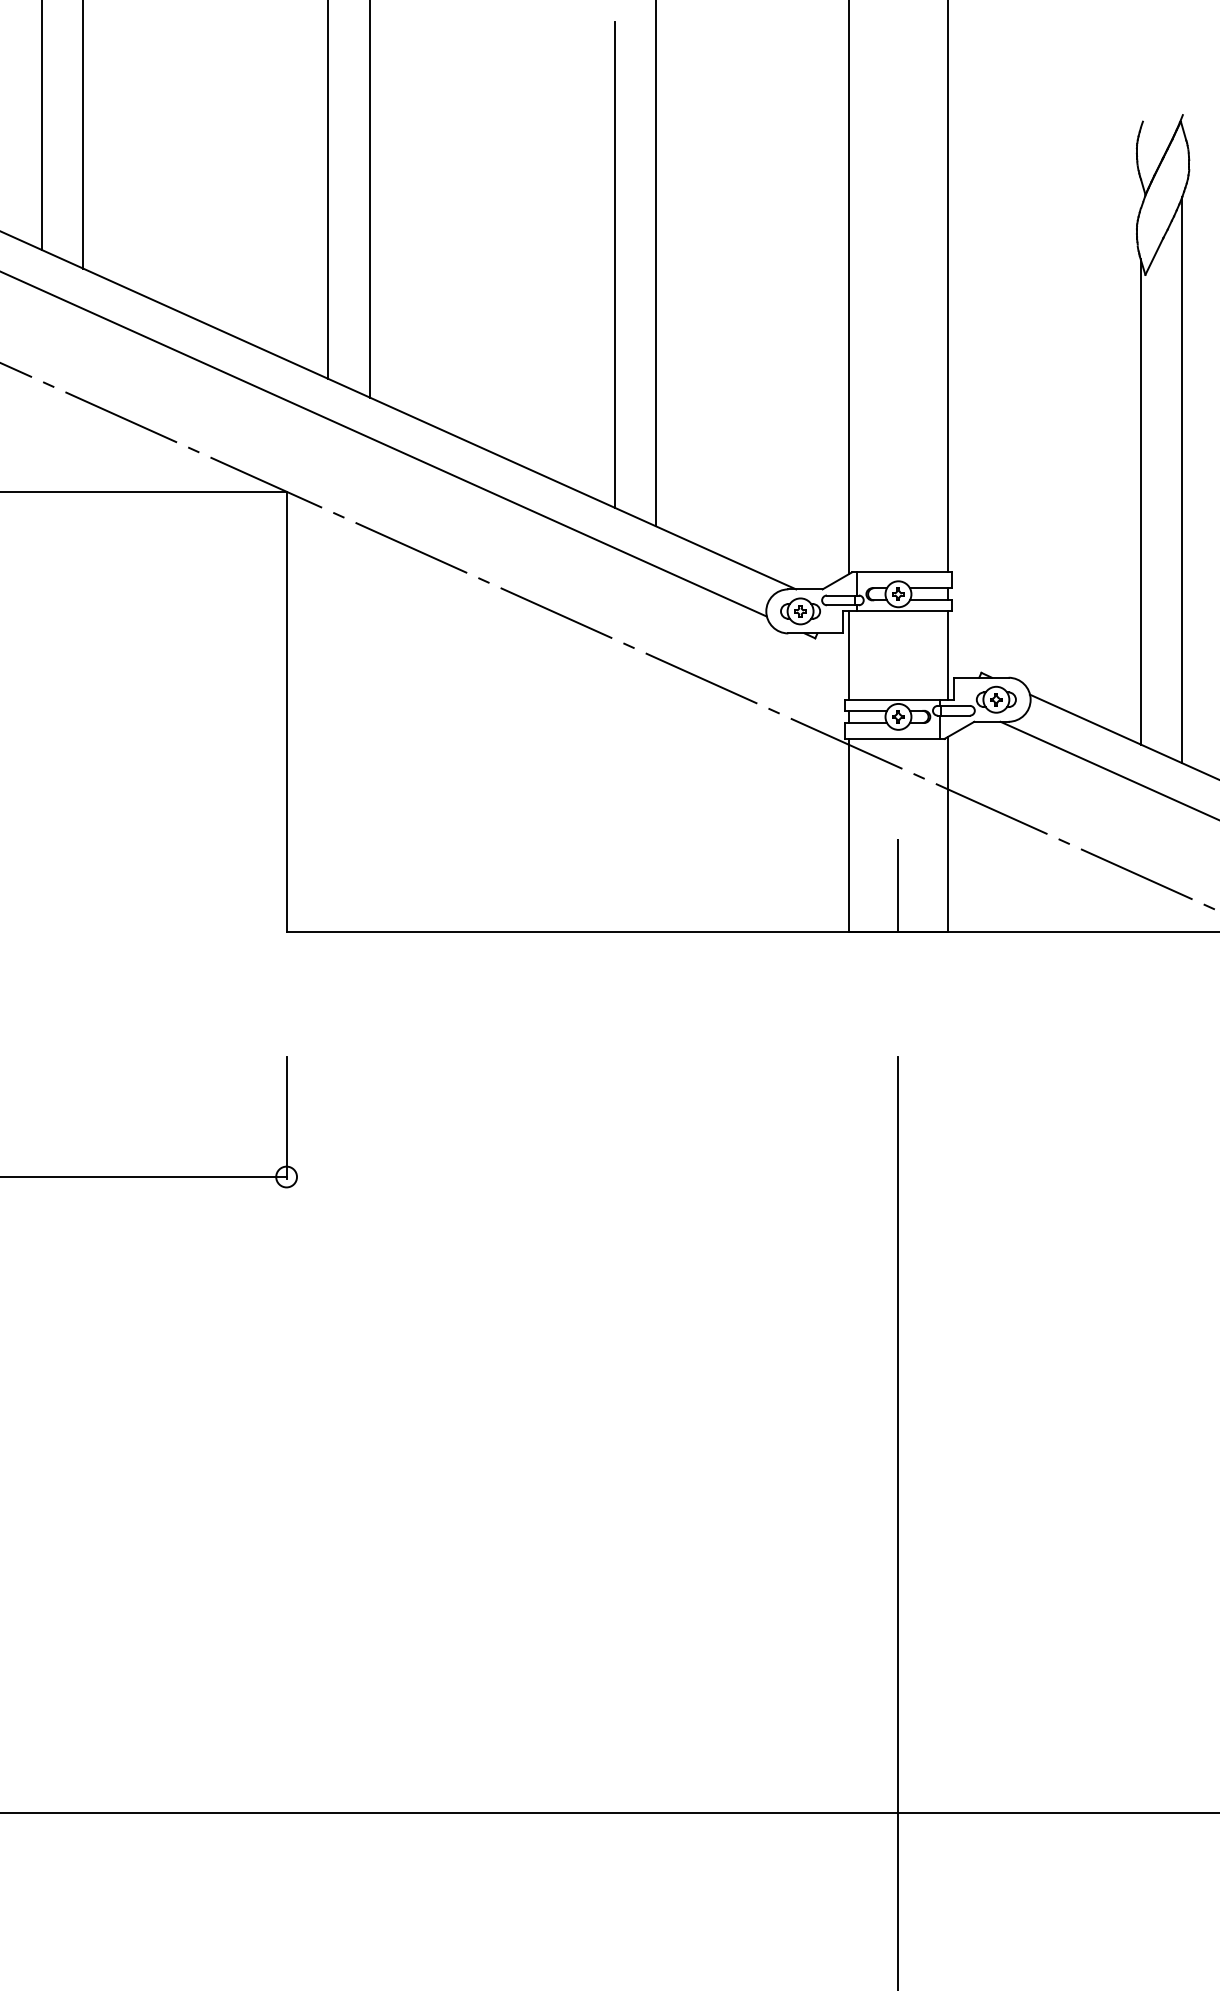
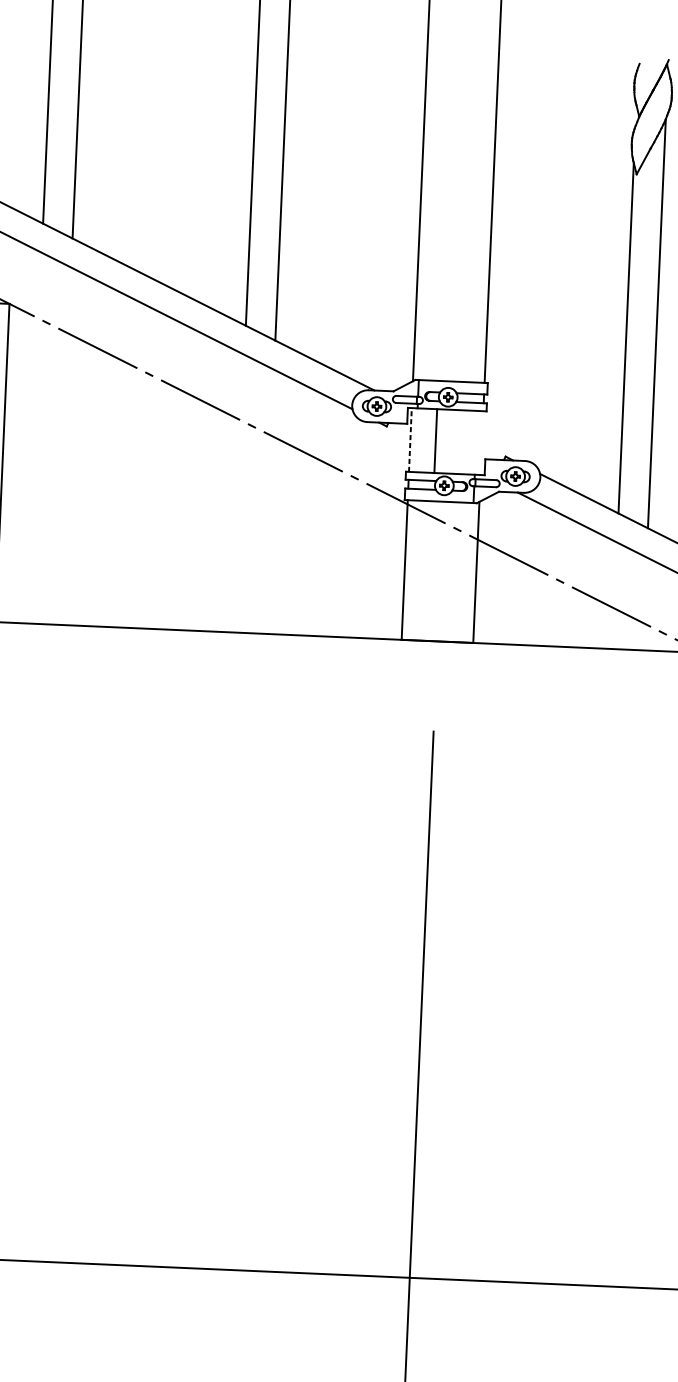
line: (848, 655) -> (410, 439), solid -> dashed
line: (947, 655) -> (435, 441), moved
line: (898, 885) -> (439, 607), removed

